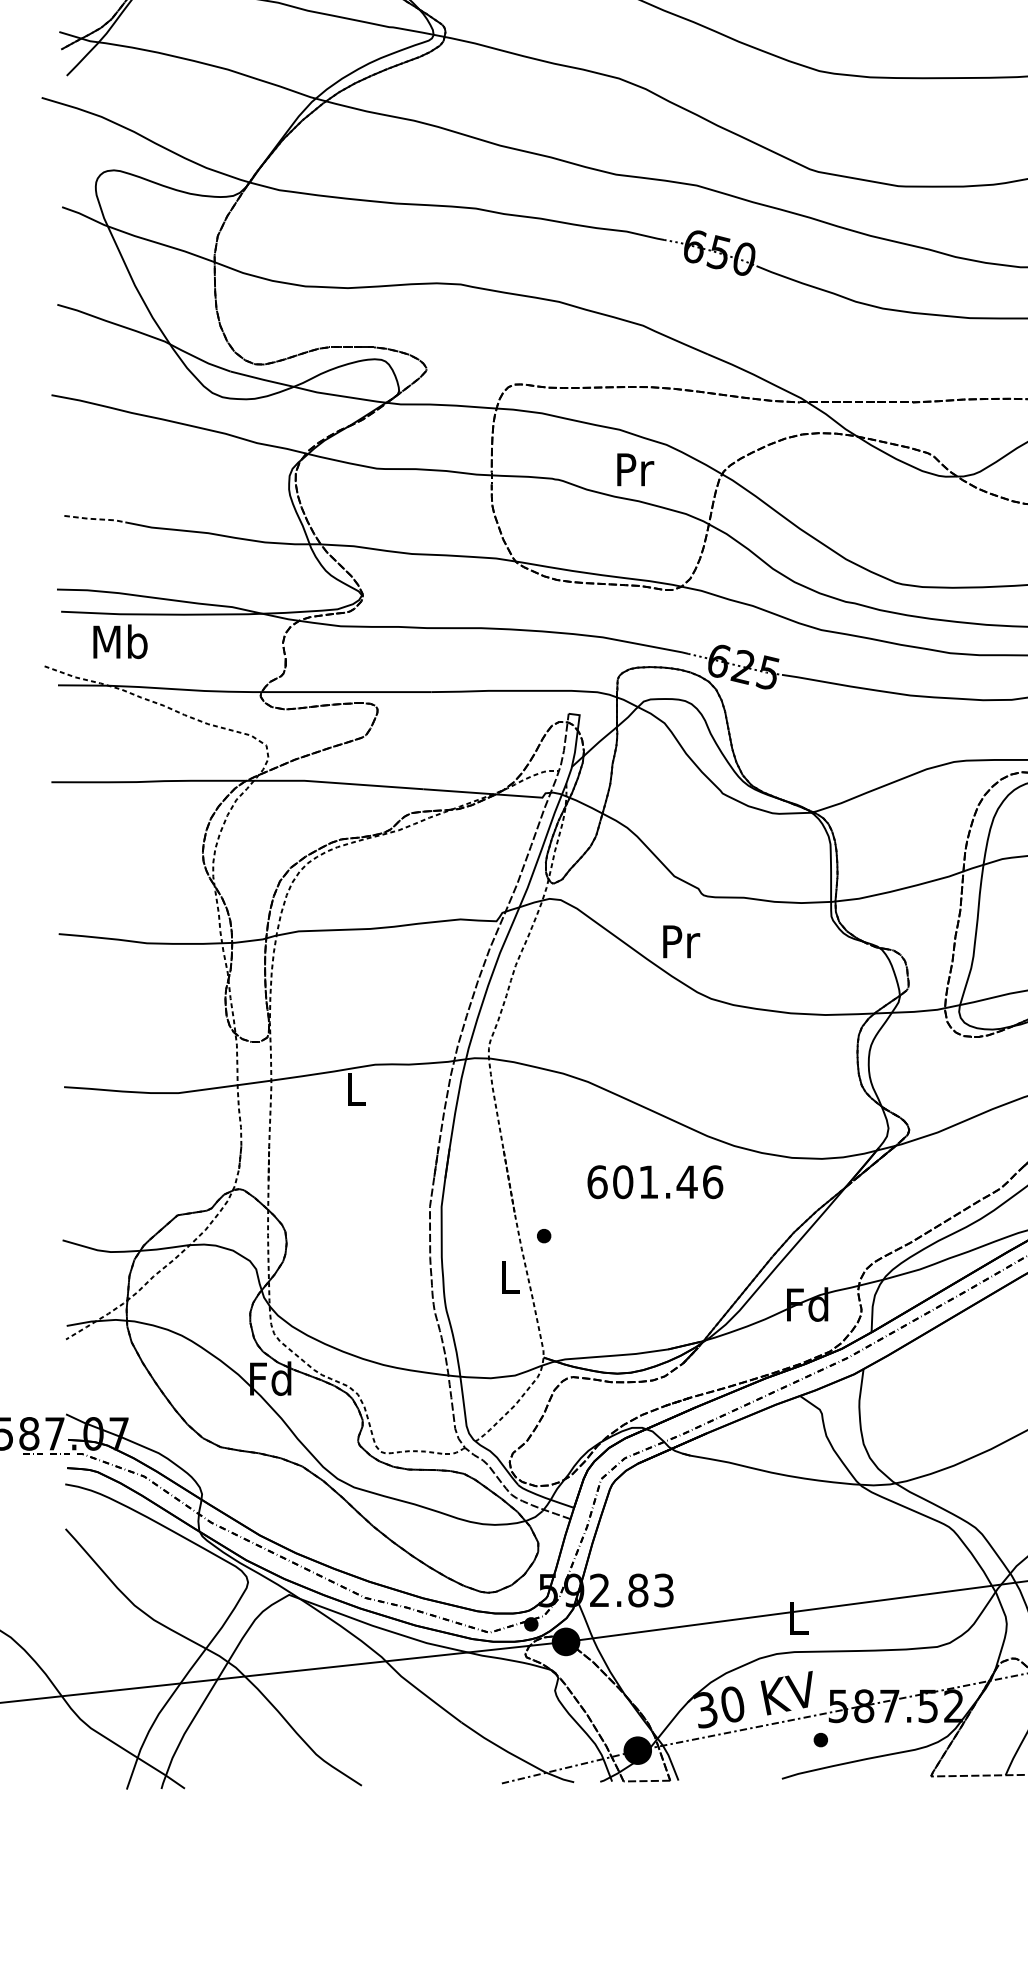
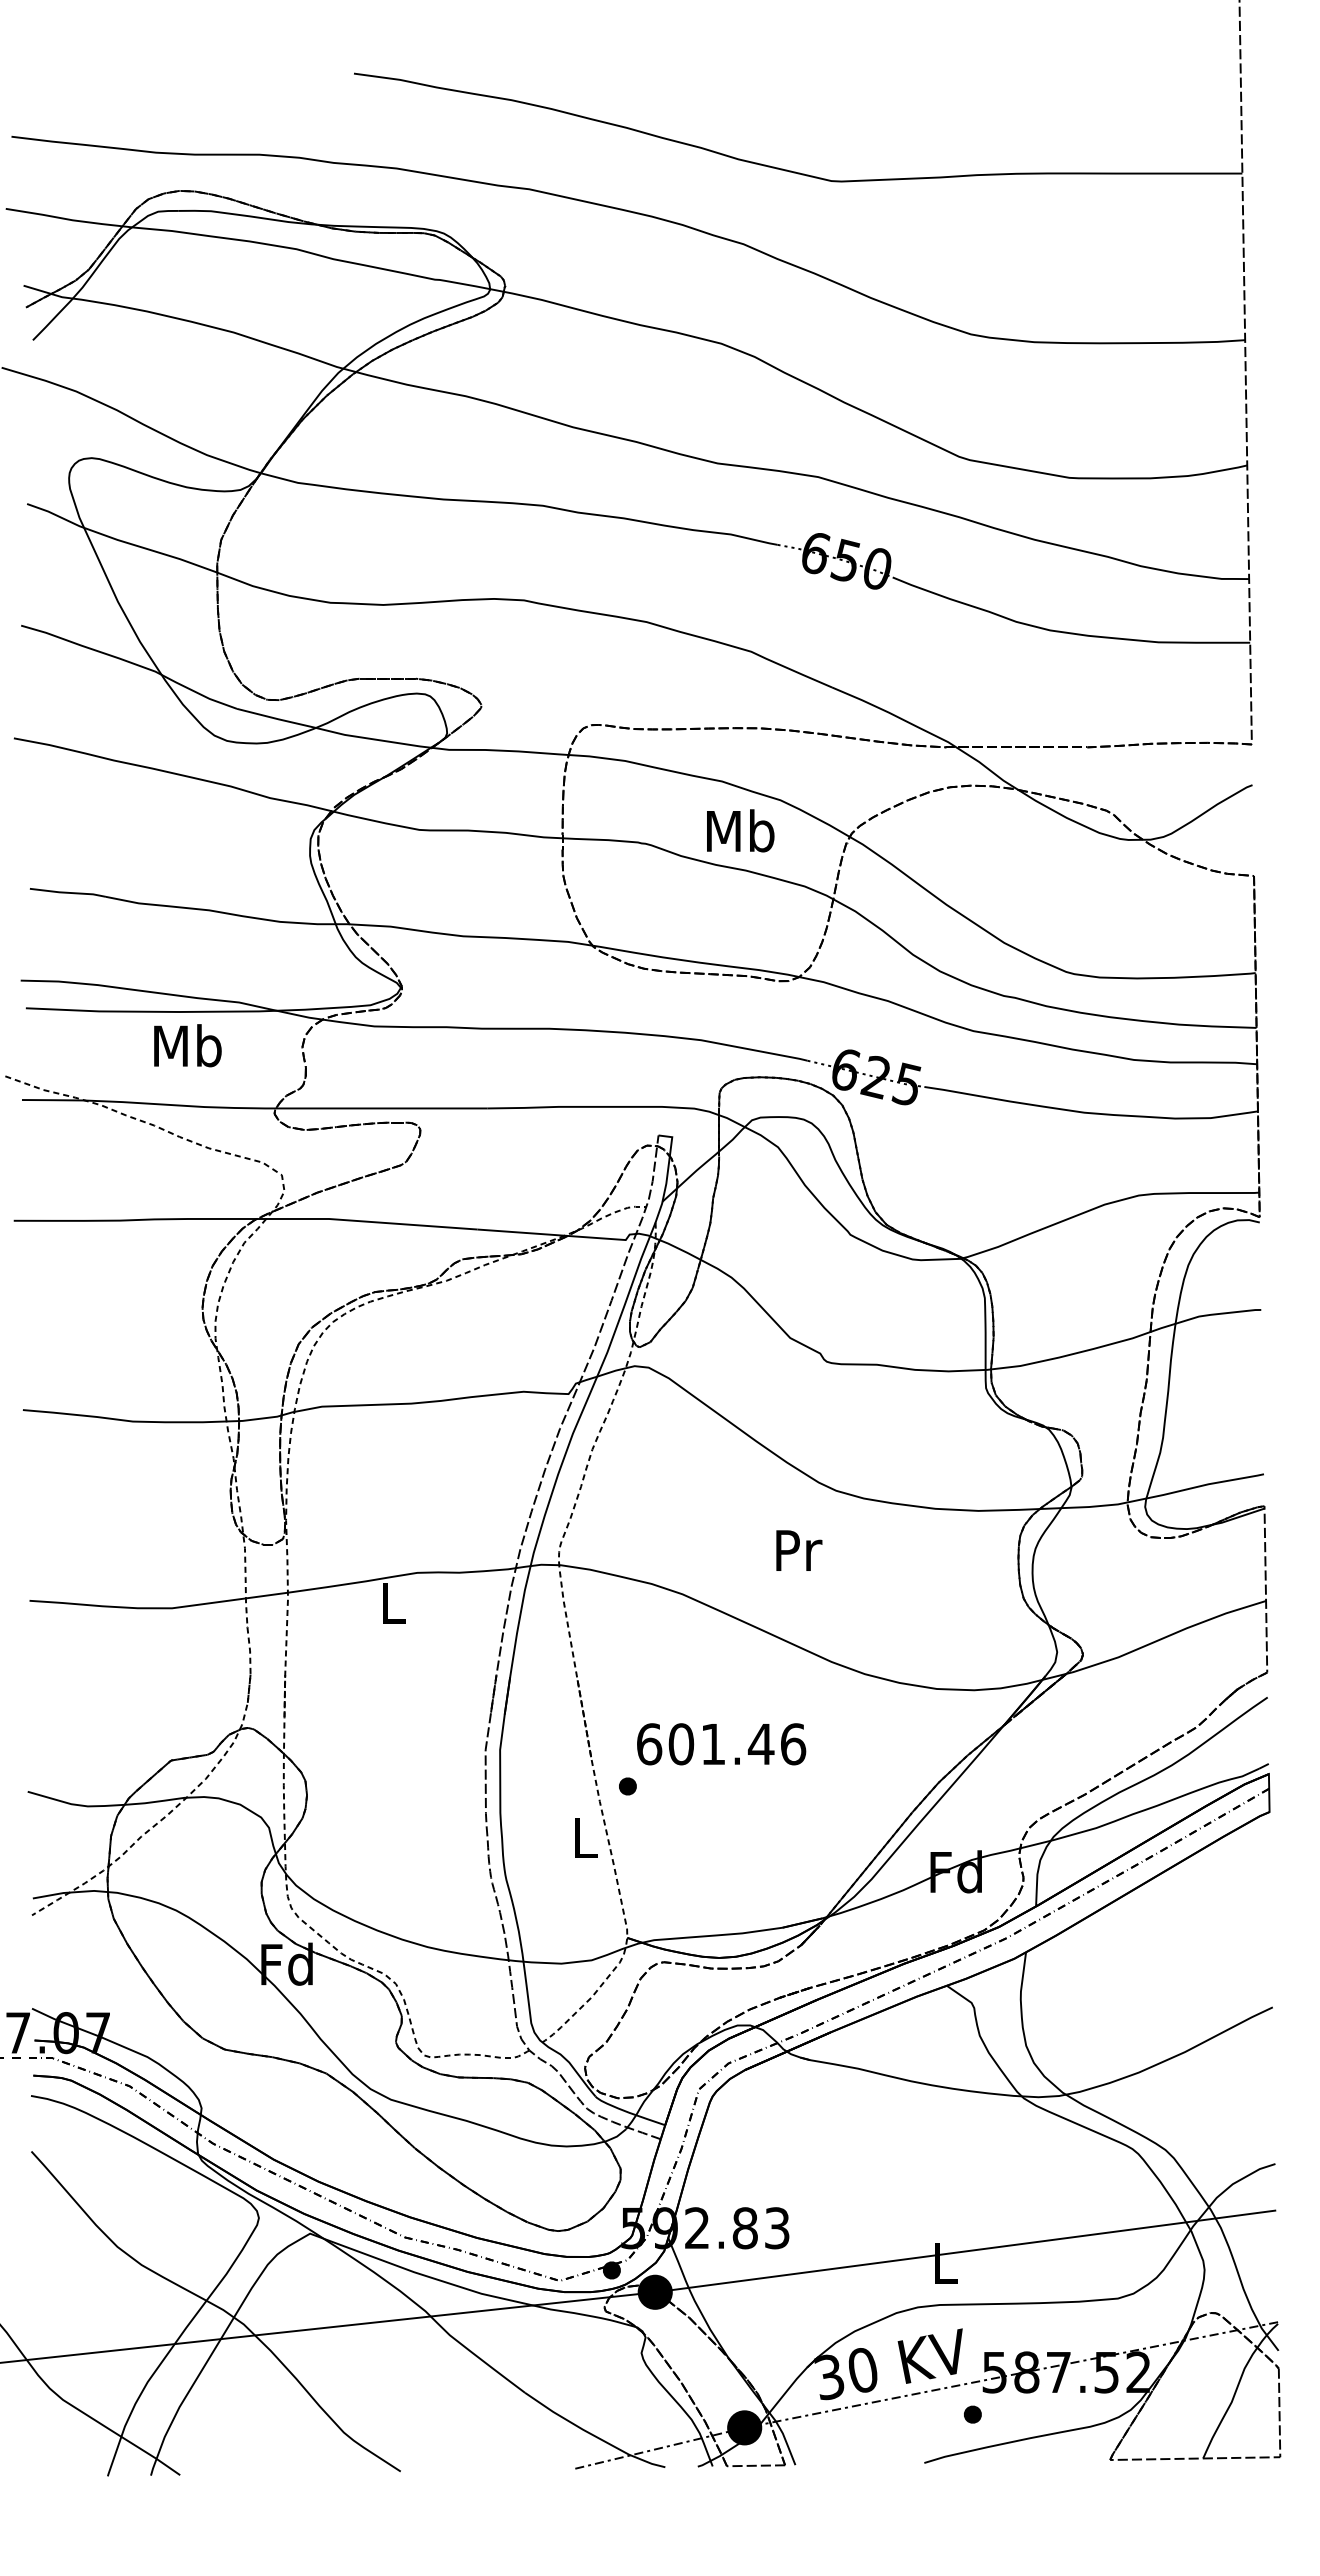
text: (634, 469) -> (740, 830), Pr -> Mb
line: (95, 518) -> (68, 892), dashed -> solid
text: (120, 641) -> (187, 1045), moved
text: (681, 941) -> (799, 1550), moved
text: (655, 1182) -> (721, 1744), moved

